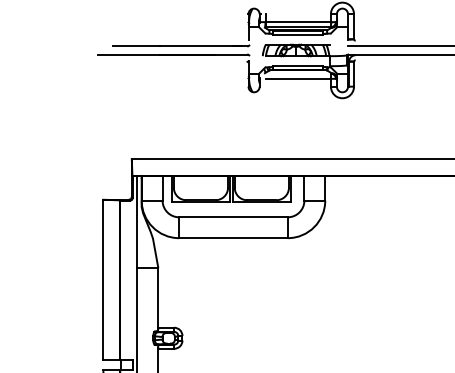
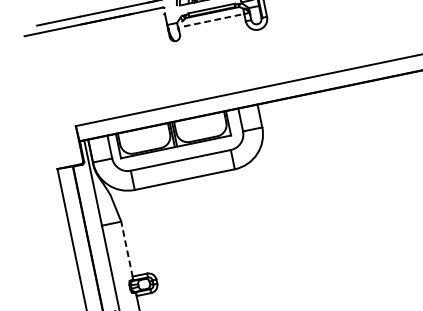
line: (298, 78) -> (214, 19), solid -> dashed
line: (158, 297) -> (126, 248), solid -> dashed

